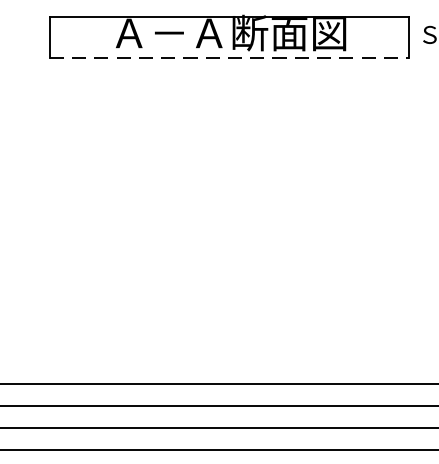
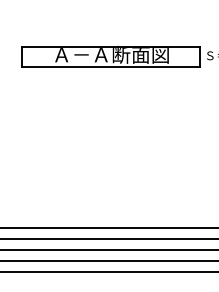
line: (229, 58) -> (111, 67), dashed -> solid

